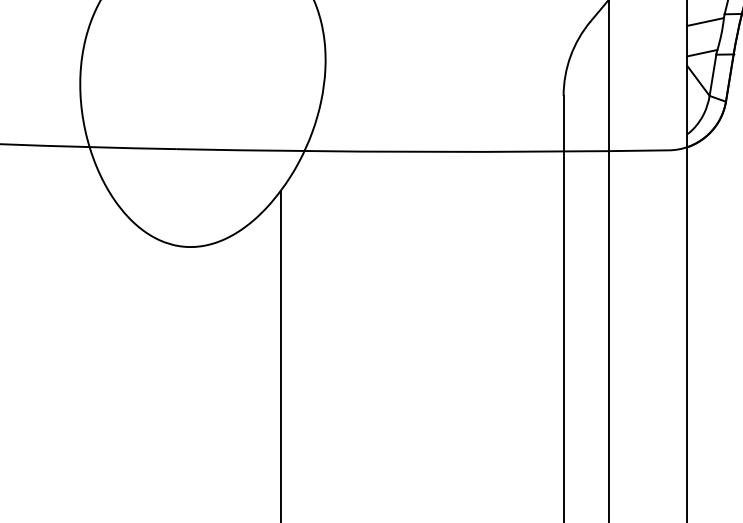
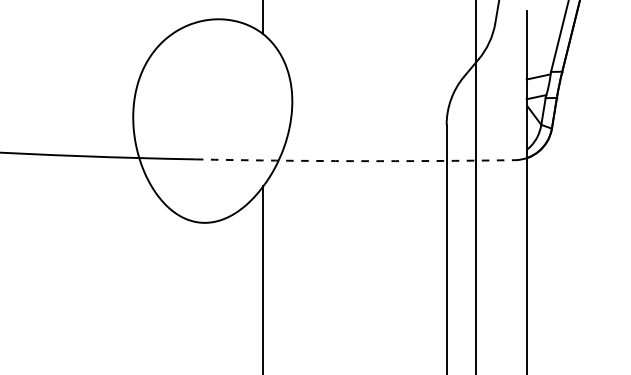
arc: (423, 152) -> (355, 161), solid -> dashed

